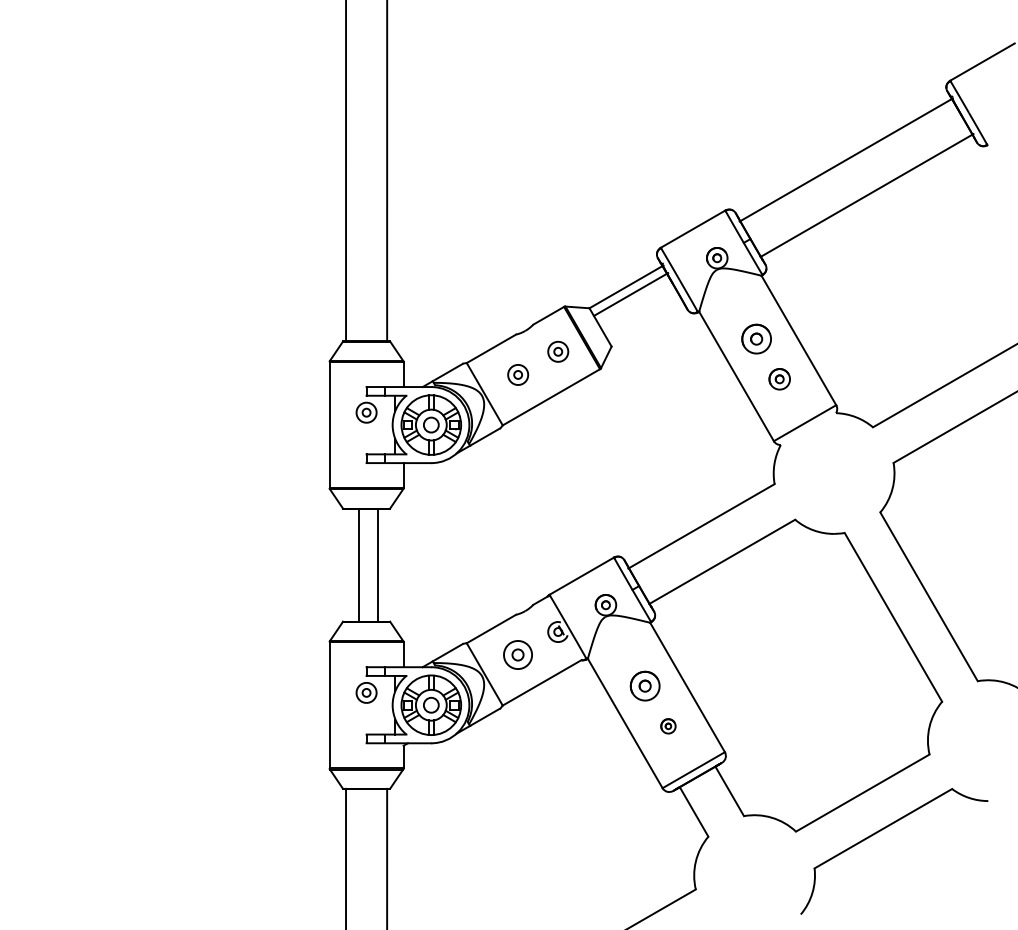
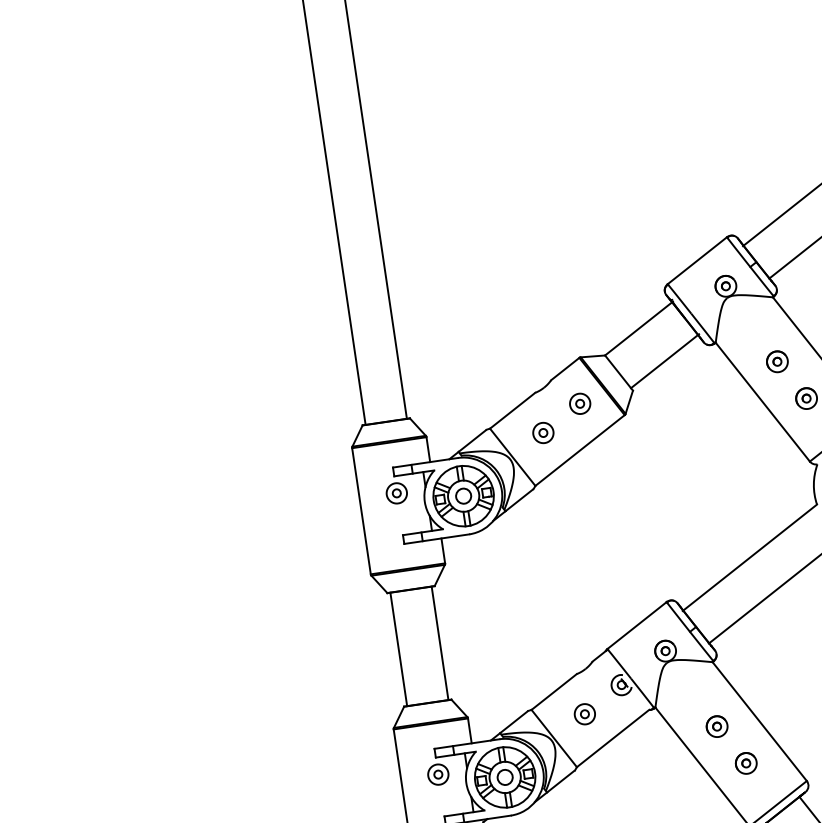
line: (631, 294) -> (665, 361), moved
part: (756, 339) -> (777, 362), size x0.71
line: (359, 564) -> (440, 642), moved
line: (378, 564) -> (399, 648), moved
part: (518, 655) -> (585, 714), size x0.71
part: (645, 686) -> (717, 726), size x0.71
part: (668, 726) -> (746, 763), size x1.43

